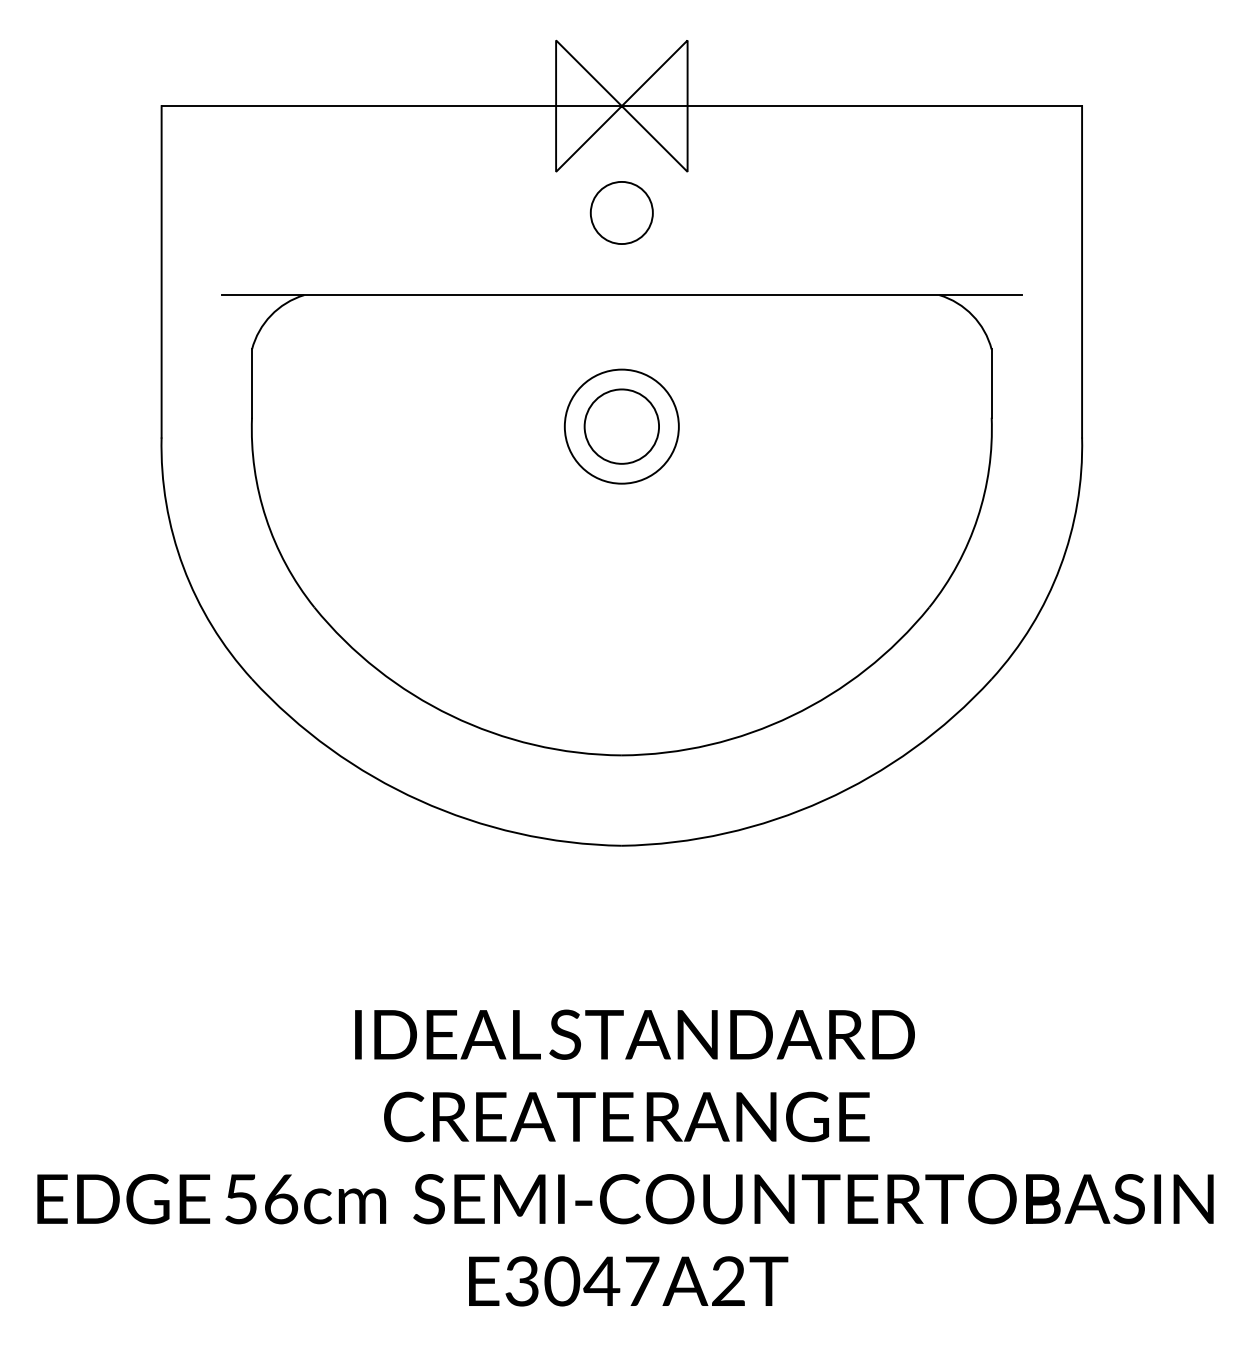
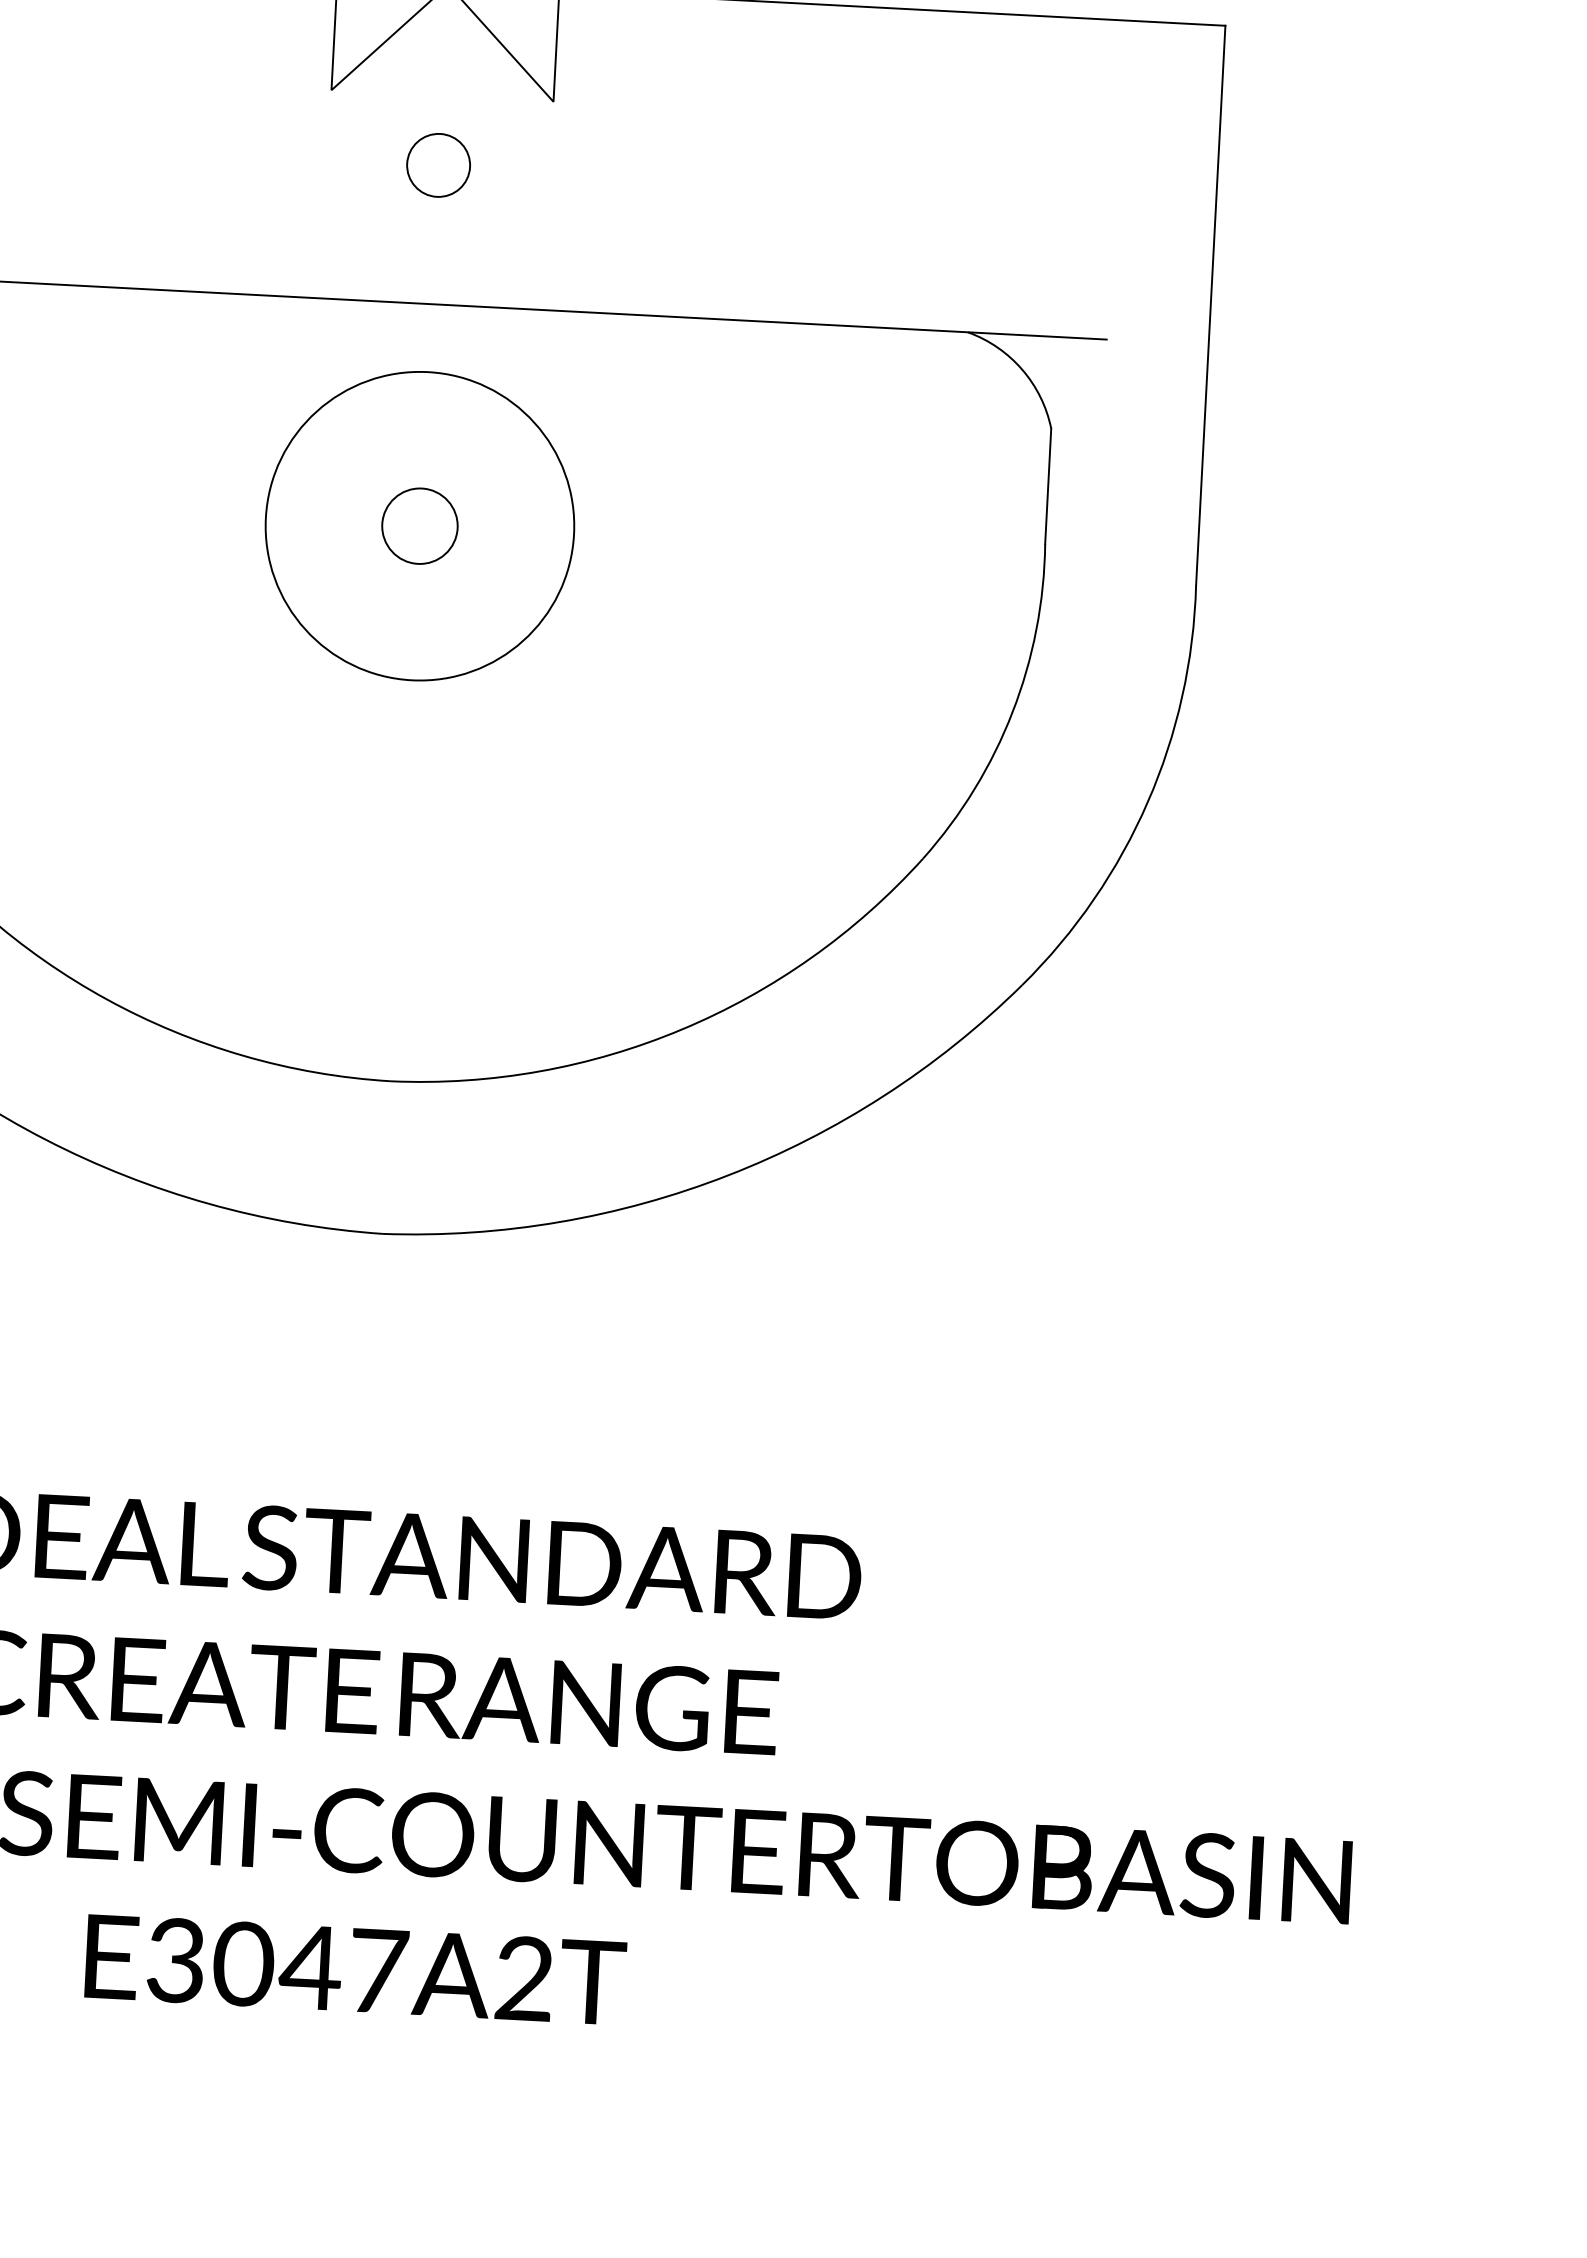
circle: (621, 212) -> (438, 164), size x0.6
circle: (621, 426) -> (419, 525), size x0.6
circle: (621, 426) -> (419, 525), size x1.6

